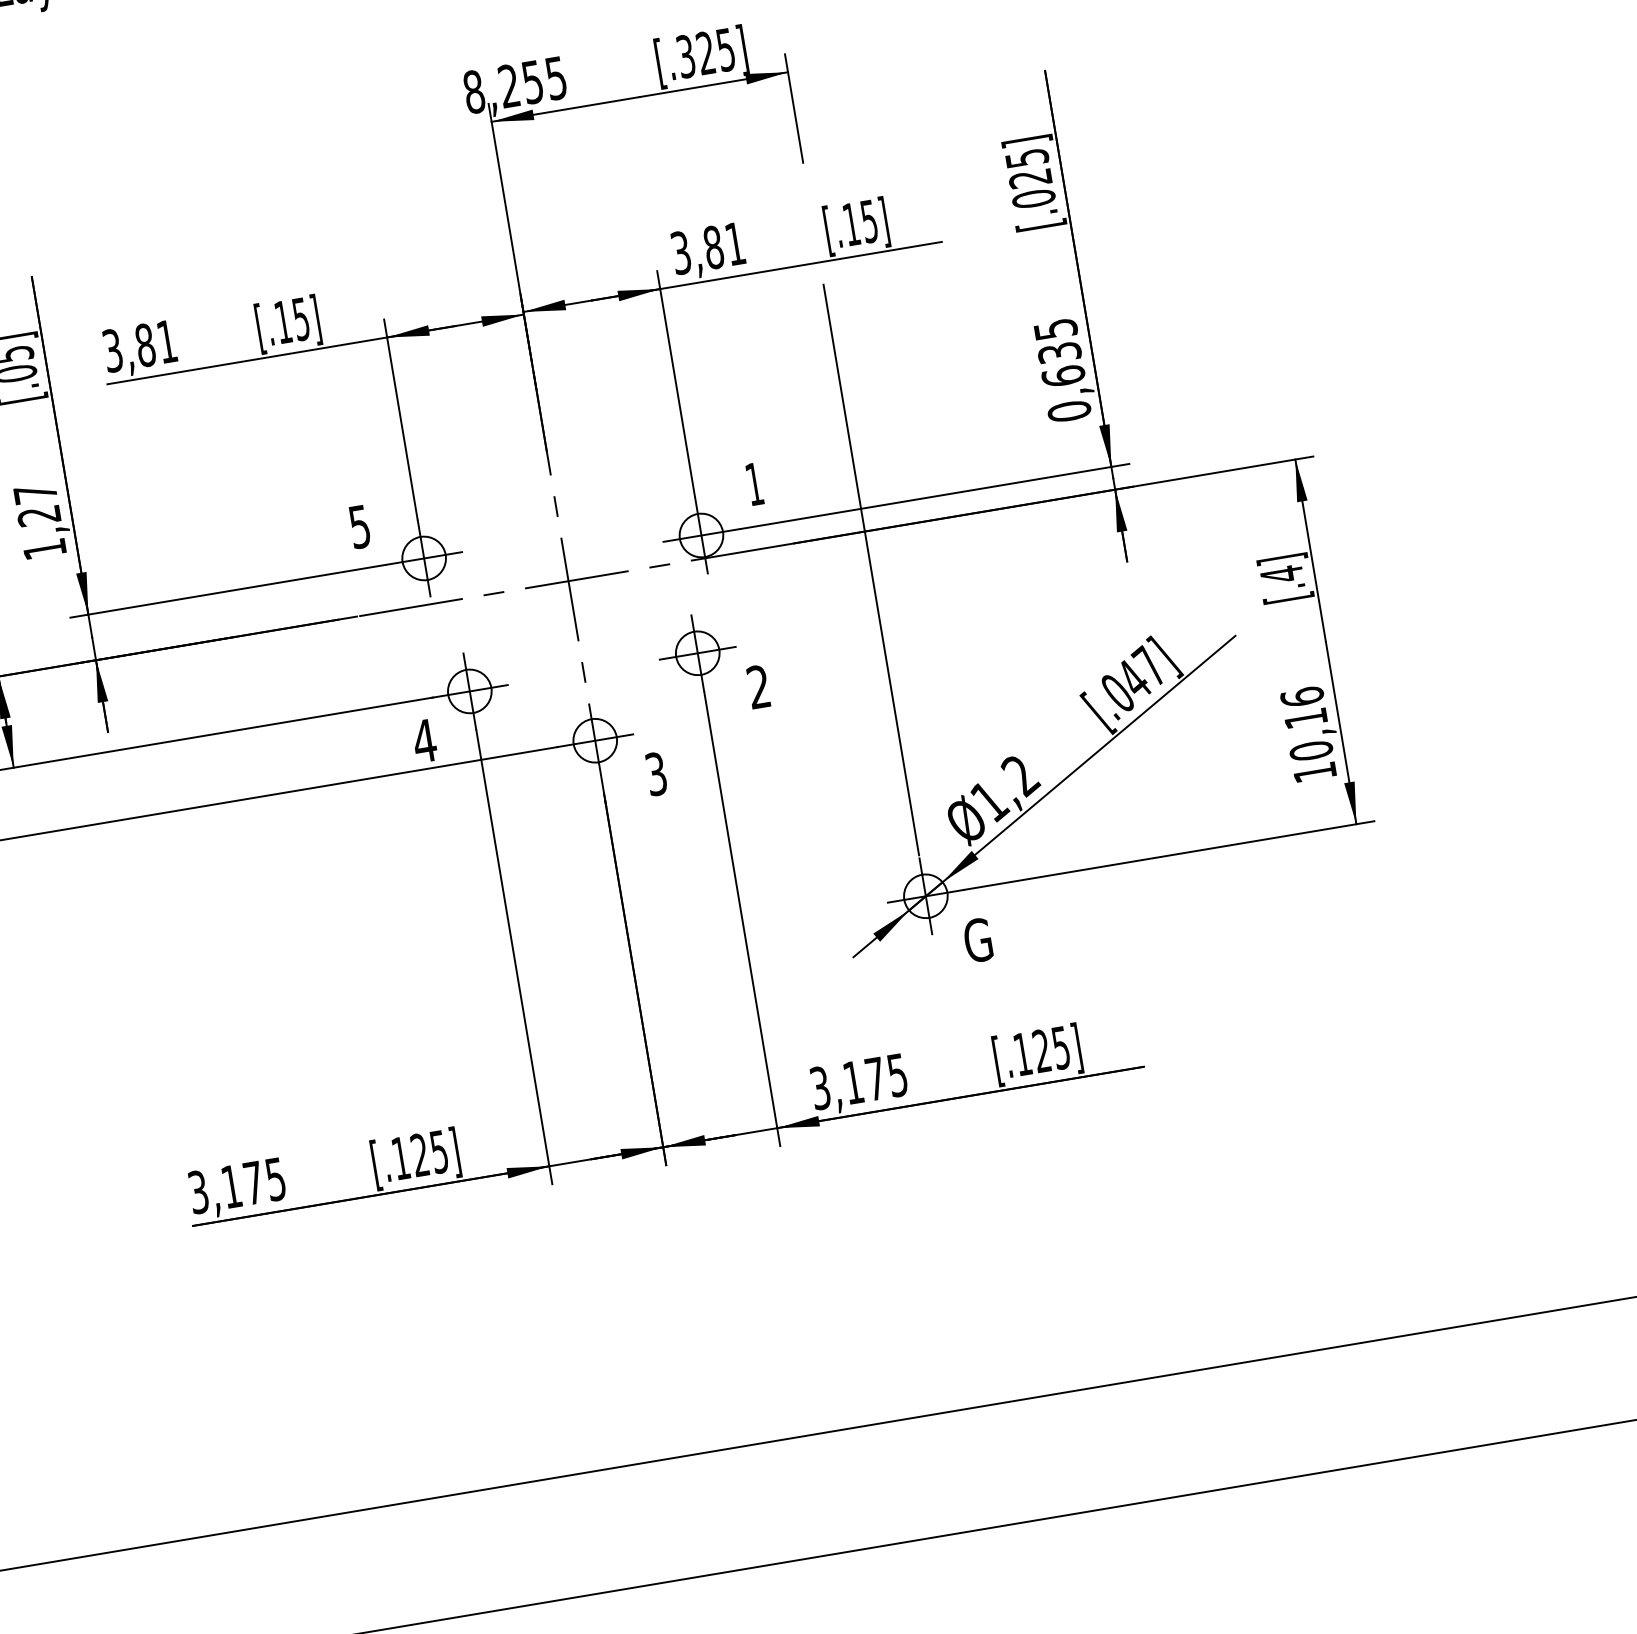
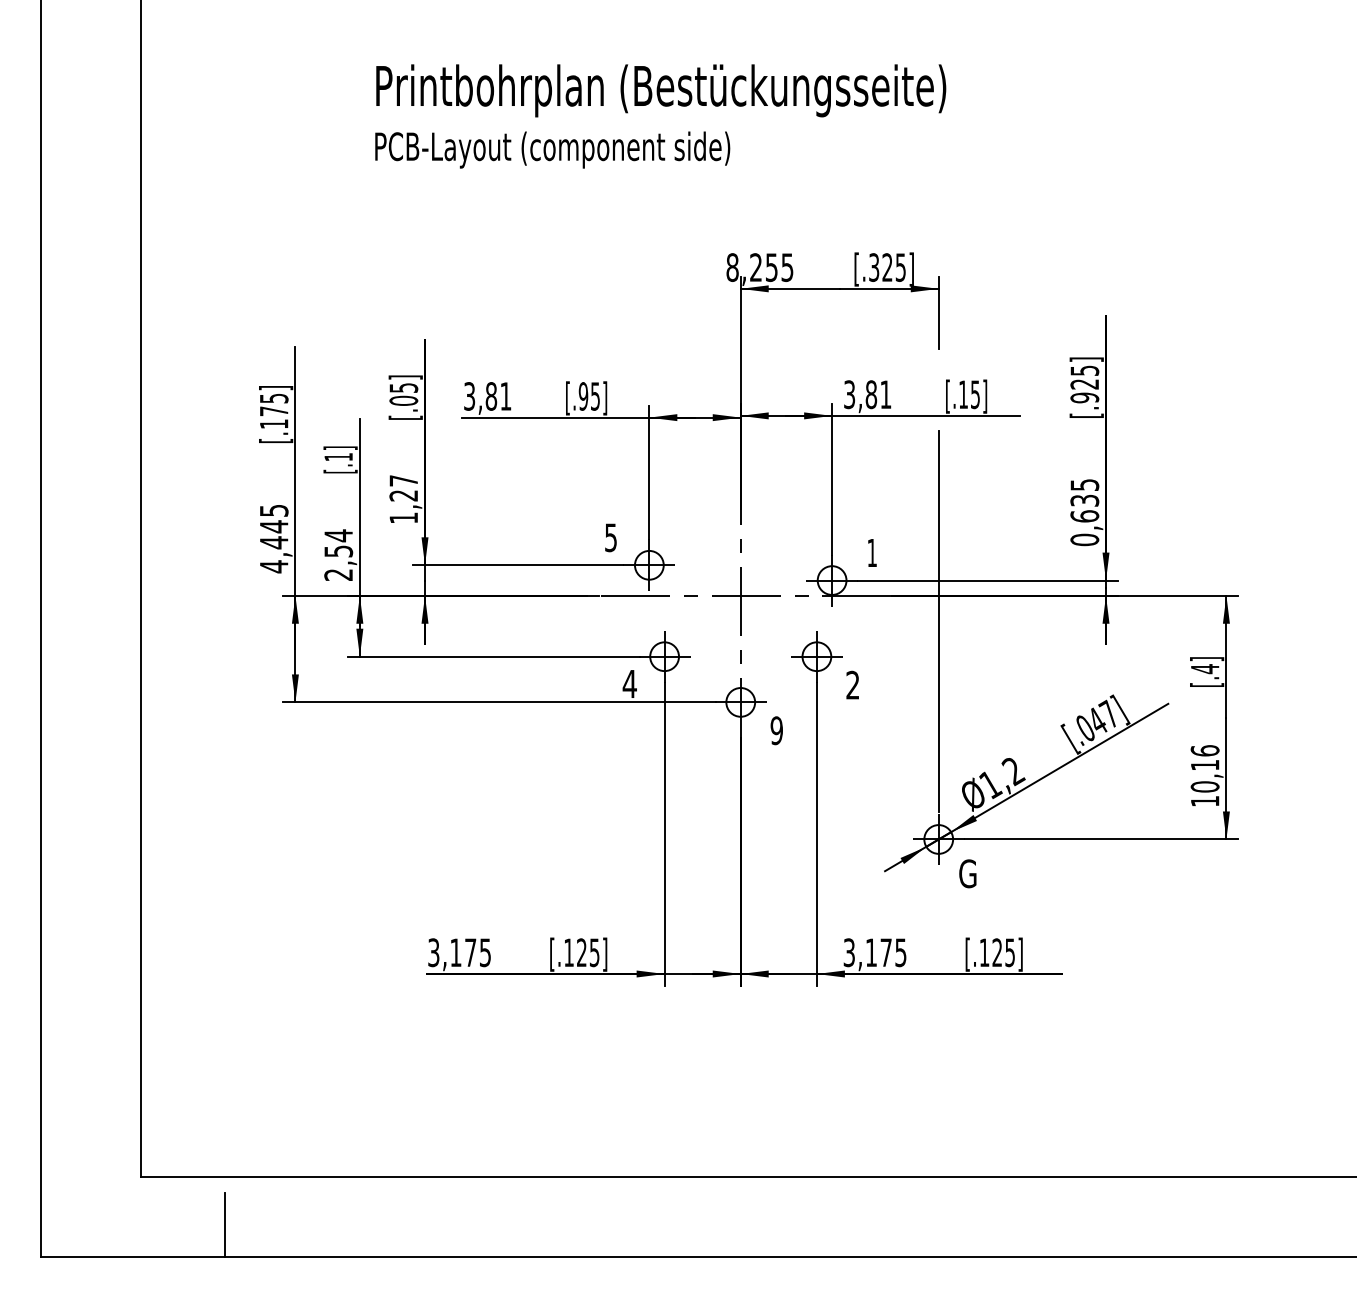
text: (1033, 198) -> (1084, 397), [.025] -> [.925]
text: (283, 322) -> (583, 396), [.15] -> [.95]
text: (655, 773) -> (776, 730), 3 -> 9

